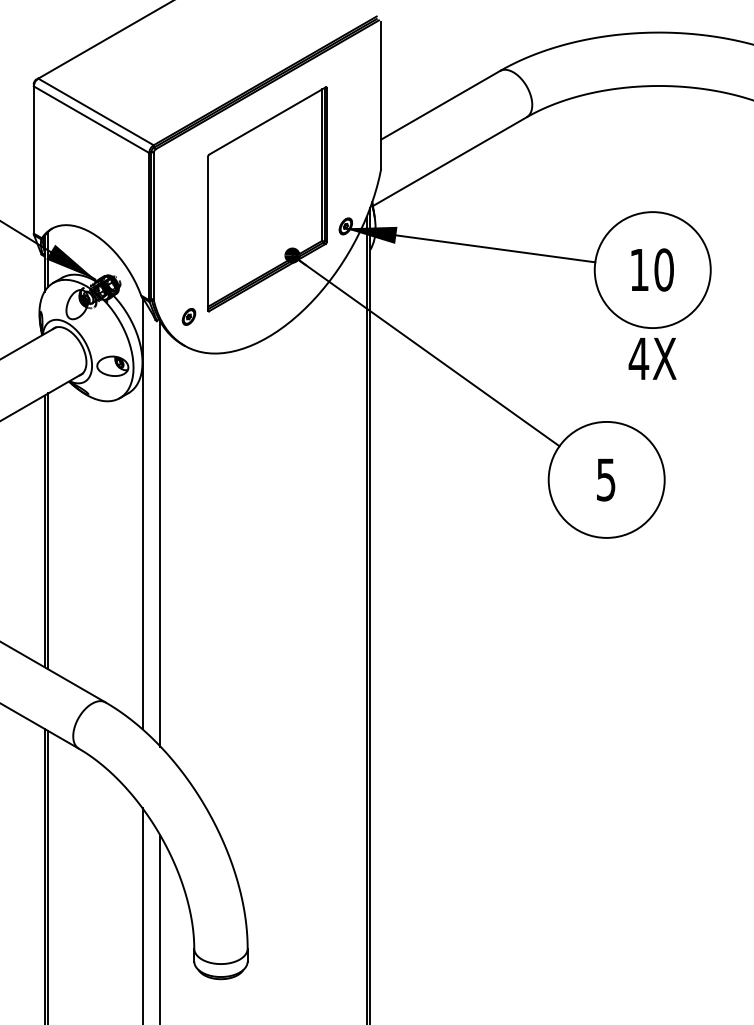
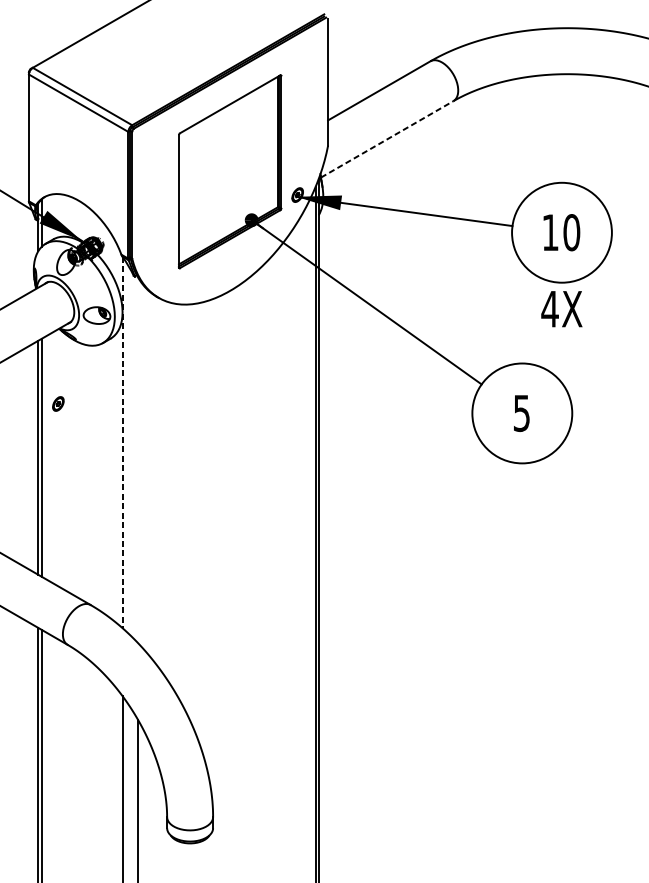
line: (449, 161) -> (386, 139), solid -> dashed
part: (188, 316) -> (57, 403), moved
line: (142, 513) -> (122, 442), solid -> dashed
line: (160, 533) -> (138, 459), removed

